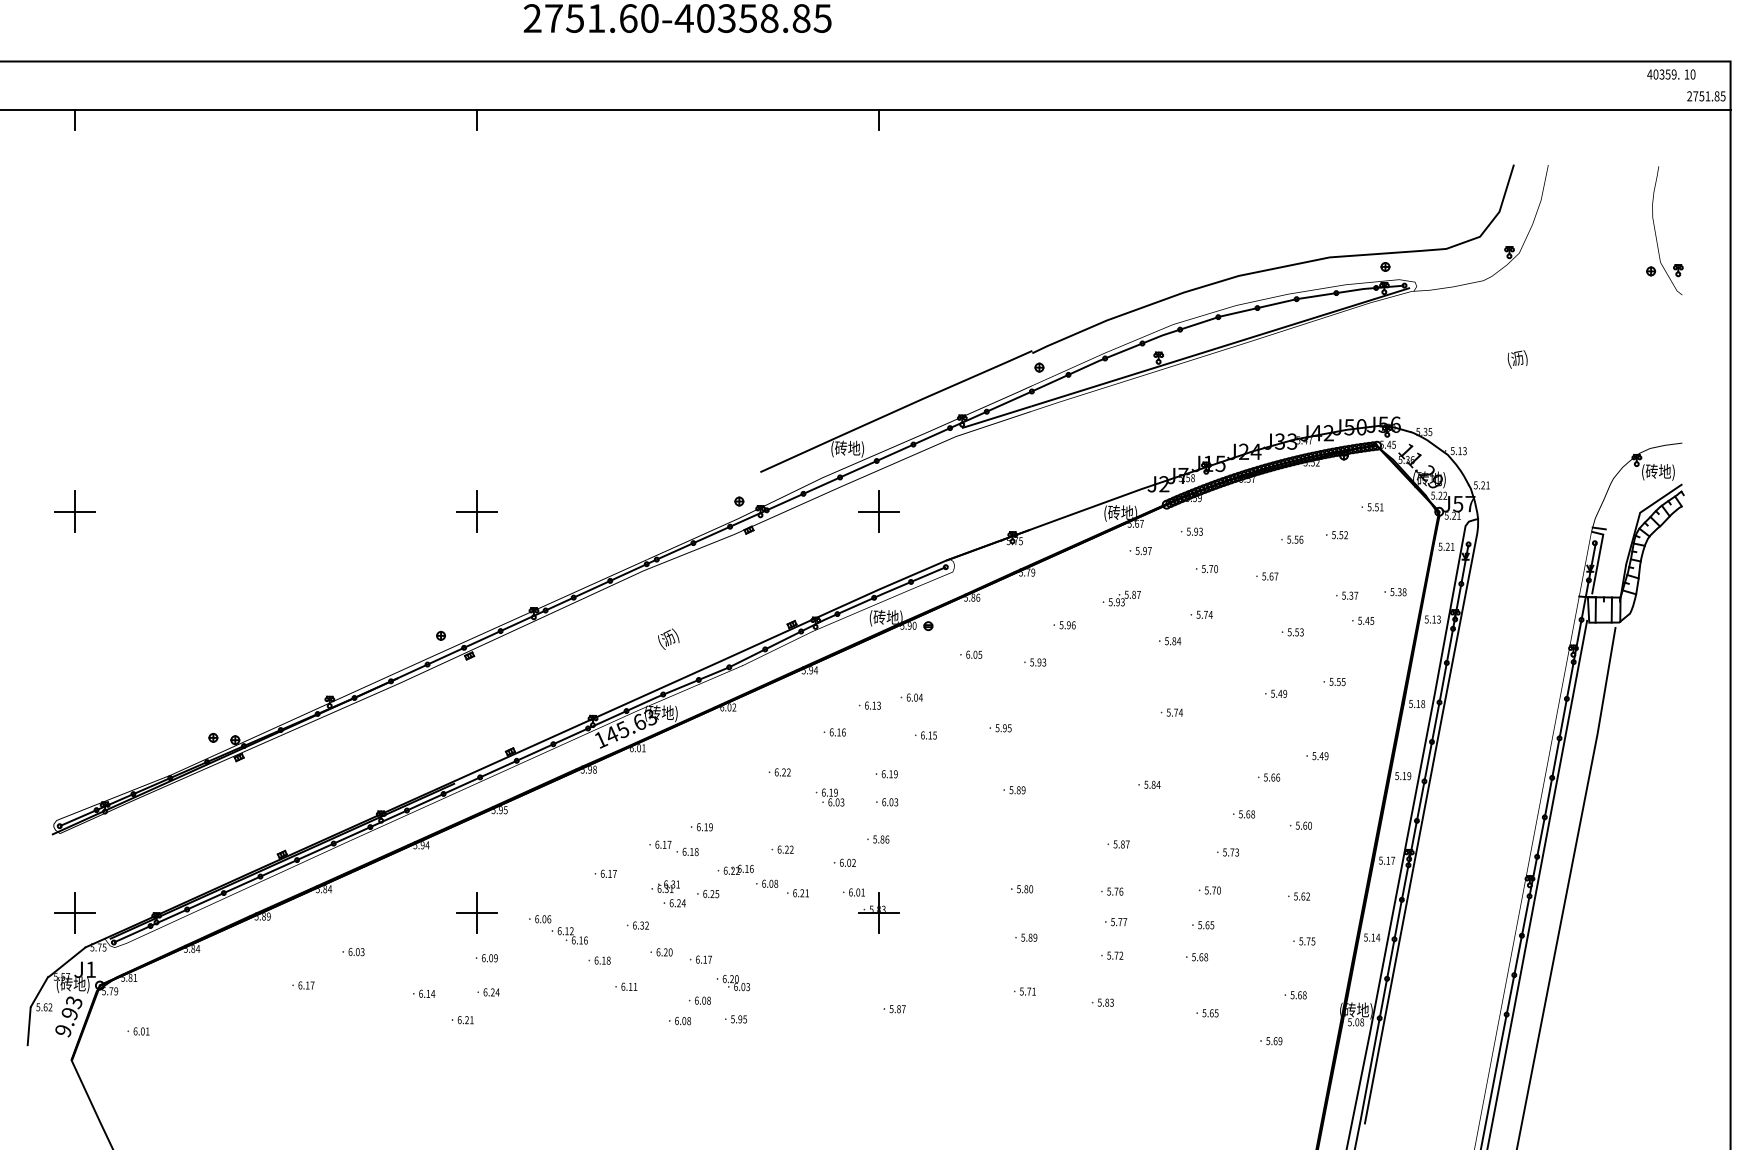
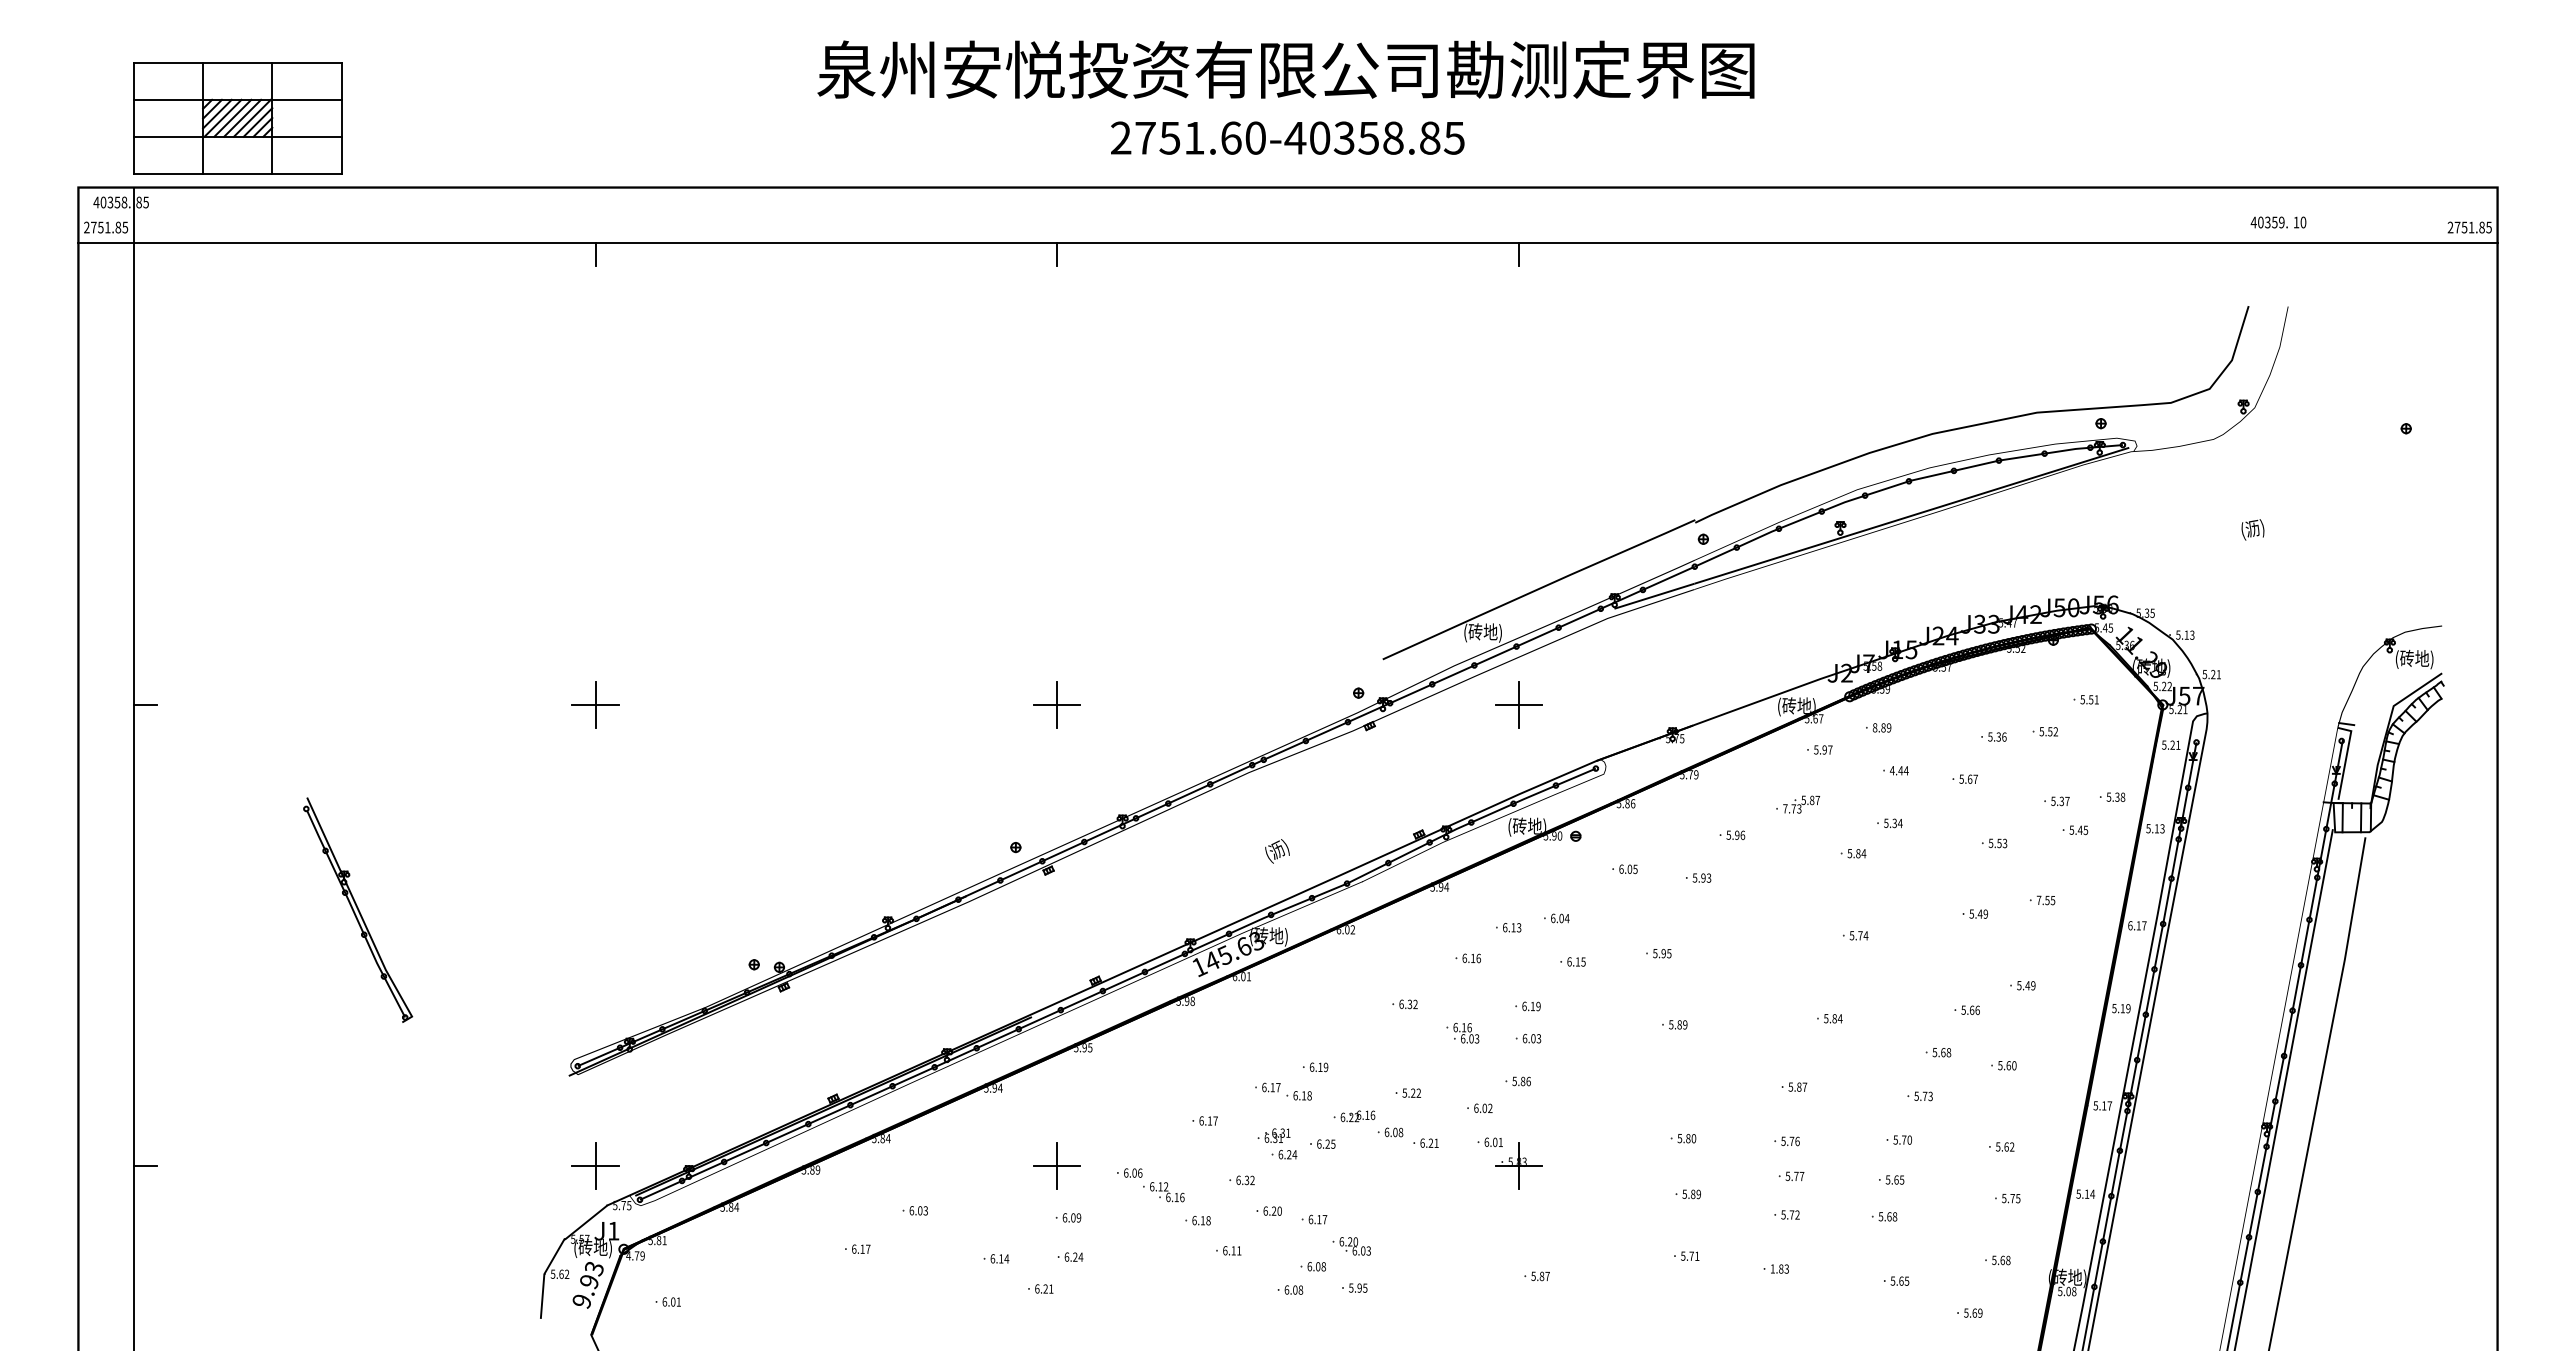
text: (1671, 74) -> (2278, 222), moved
part: (1655, 230) -> (2411, 381), removed
text: (1194, 531) -> (1881, 727), 5.93 -> 8.89
text: (1296, 539) -> (1998, 736), 5.56 -> 5.36
text: (1209, 568) -> (1898, 770), 5.70 -> 4.44
text: (1114, 601) -> (1789, 808), 5.93 -> 7.73
text: (1205, 614) -> (1894, 823), 5.74 -> 5.34
text: (1331, 681) -> (2038, 900), 5.55 -> 7.55
text: (1417, 703) -> (2137, 925), 5.18 -> 6.17
text: (783, 774) -> (1409, 1006), 6.22 -> 6.32
text: (835, 792) -> (1469, 1027), 6.19 -> 6.16
text: (779, 849) -> (1404, 1092), 6.22 -> 5.22
text: (103, 990) -> (628, 1255), 5.79 -> 4.79
text: (1099, 1002) -> (1772, 1268), 5.83 -> 1.83

